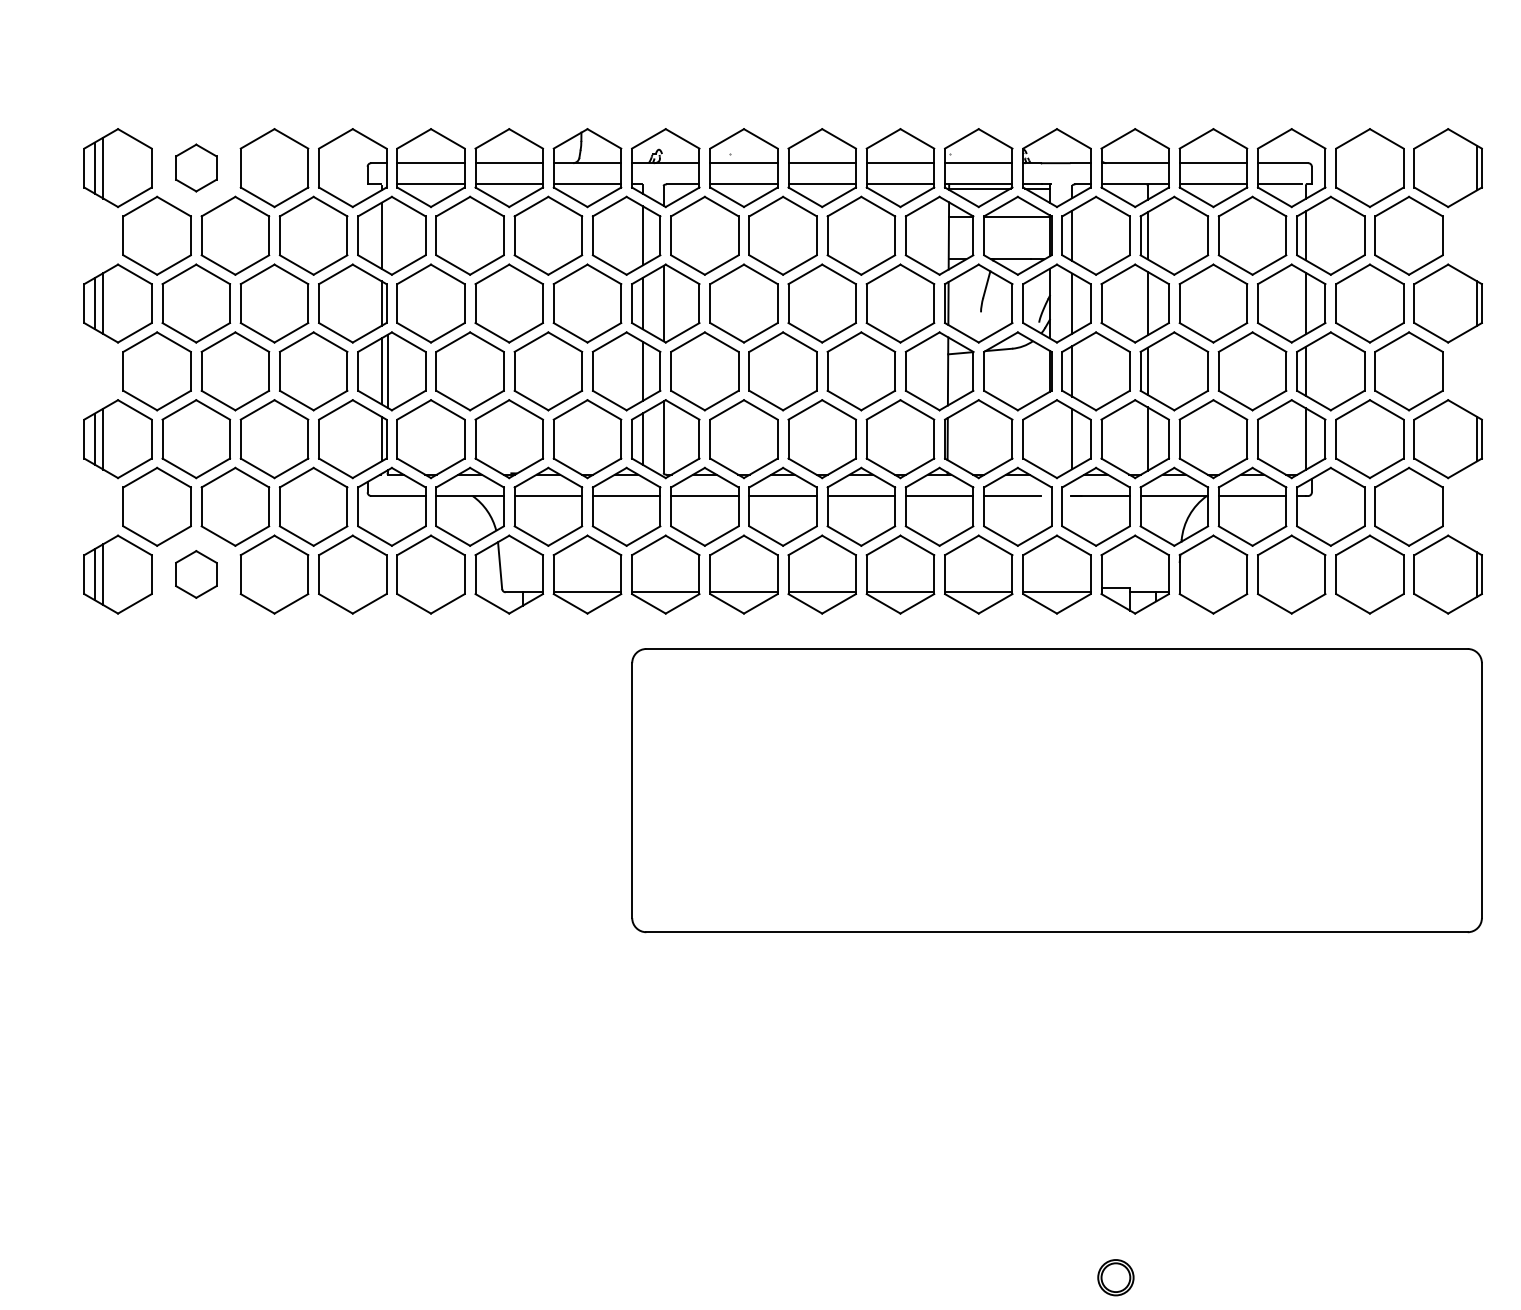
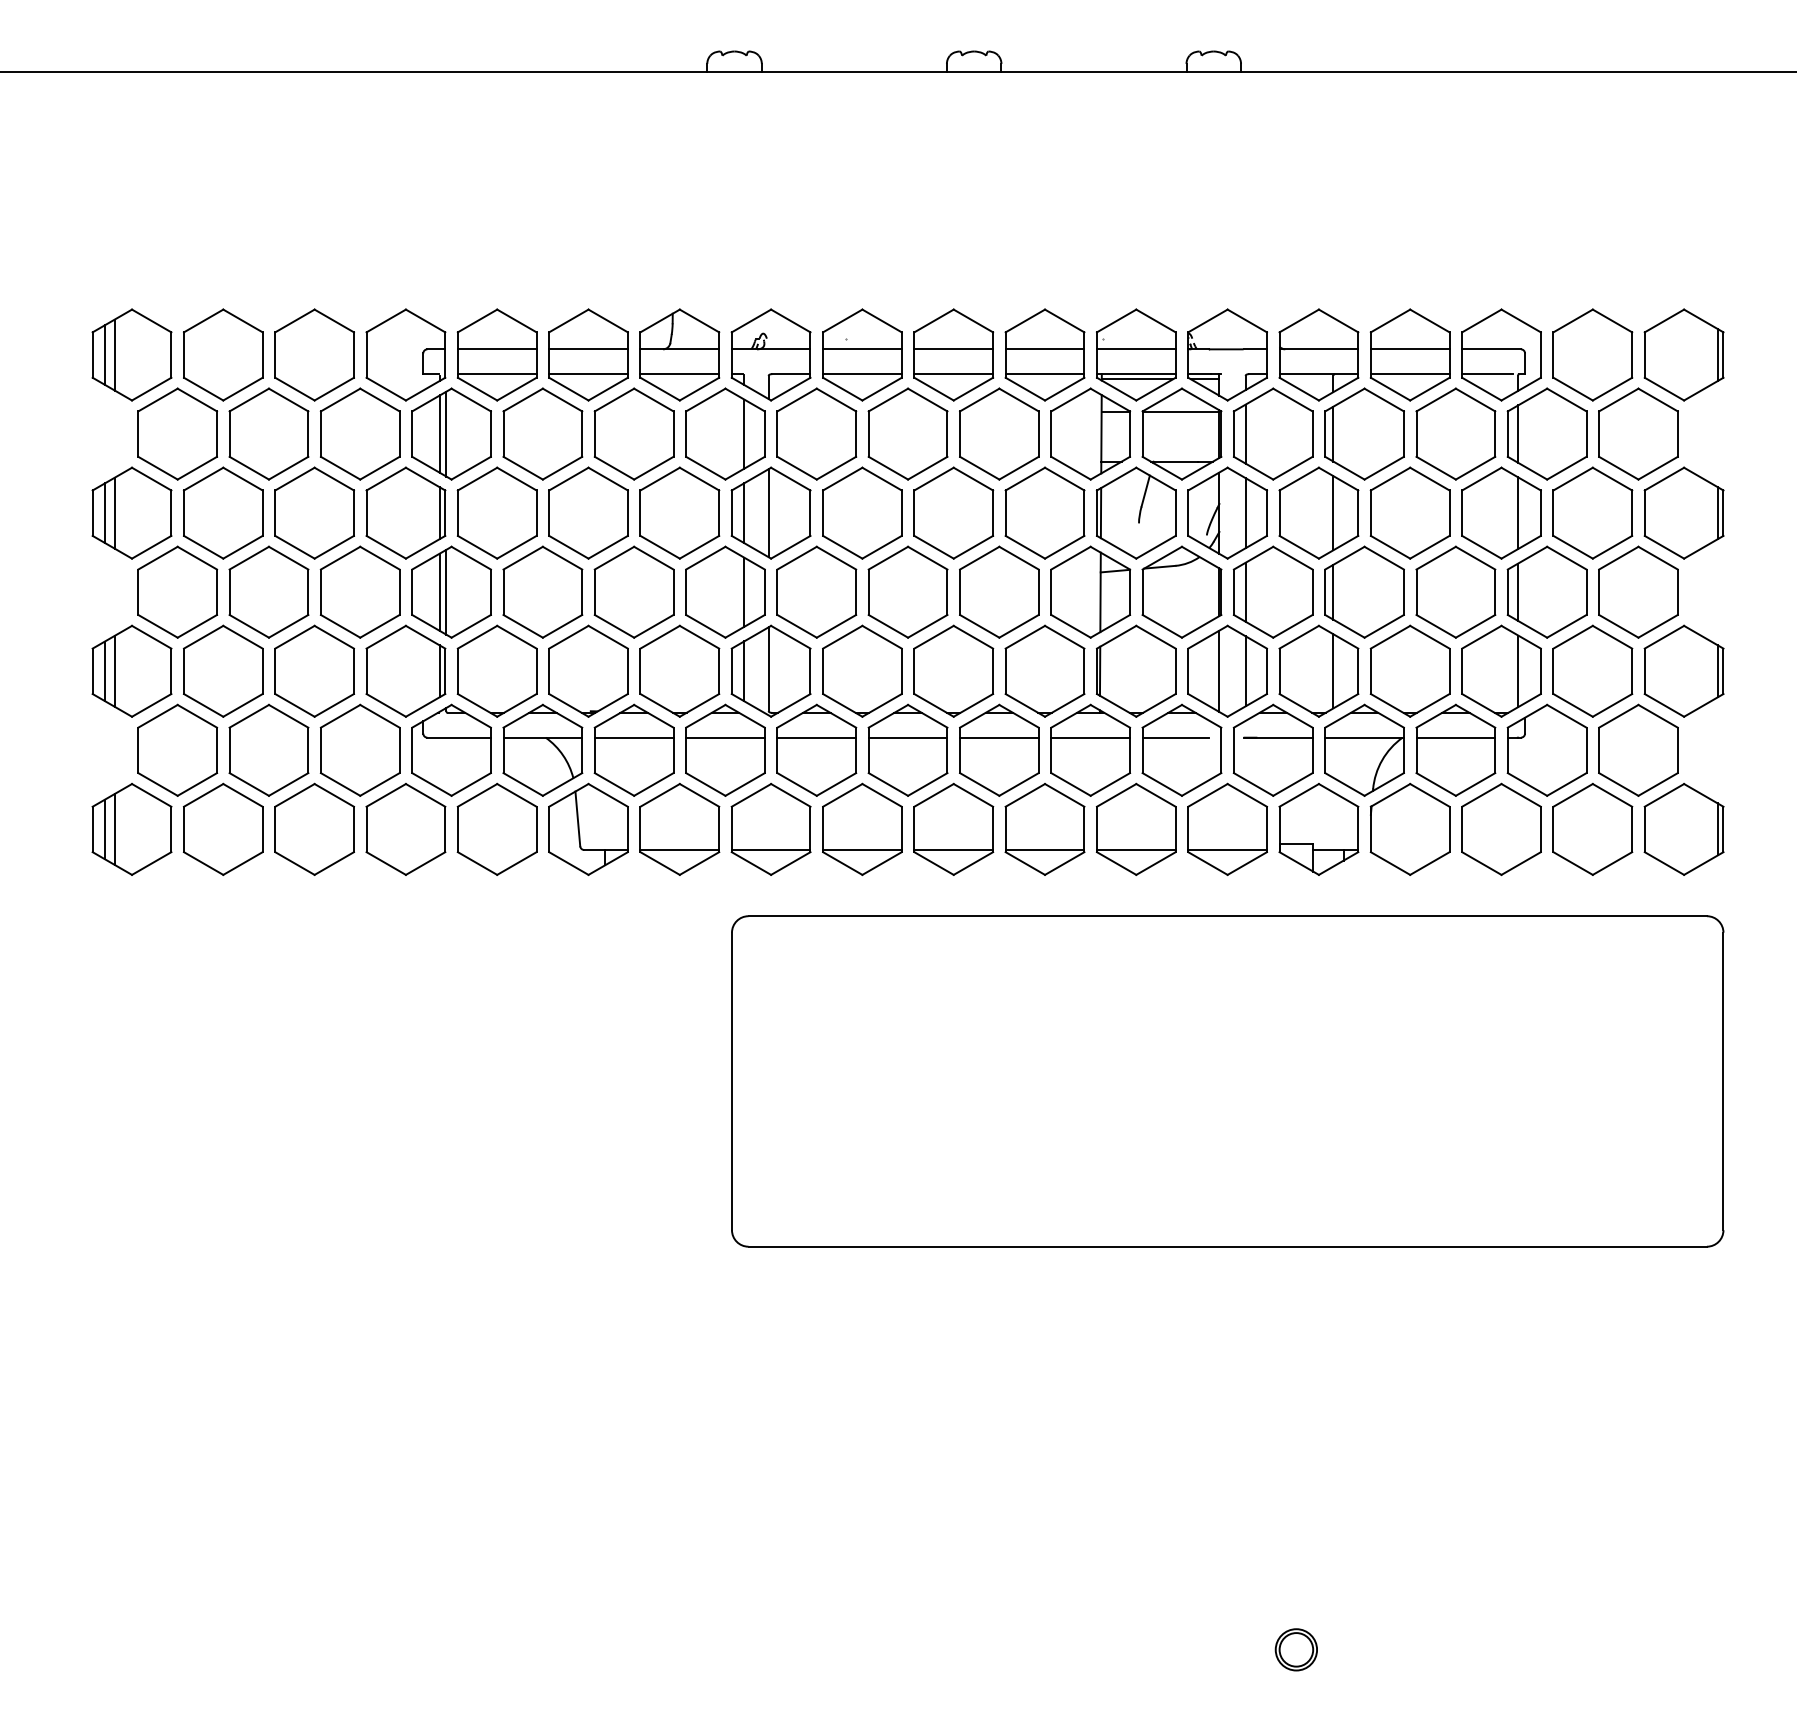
part: (196, 167) -> (223, 354), size x1.67
line: (387, 235) -> (446, 433), added
line: (1050, 439) -> (1219, 671), added
part: (196, 573) -> (223, 828), size x1.67

